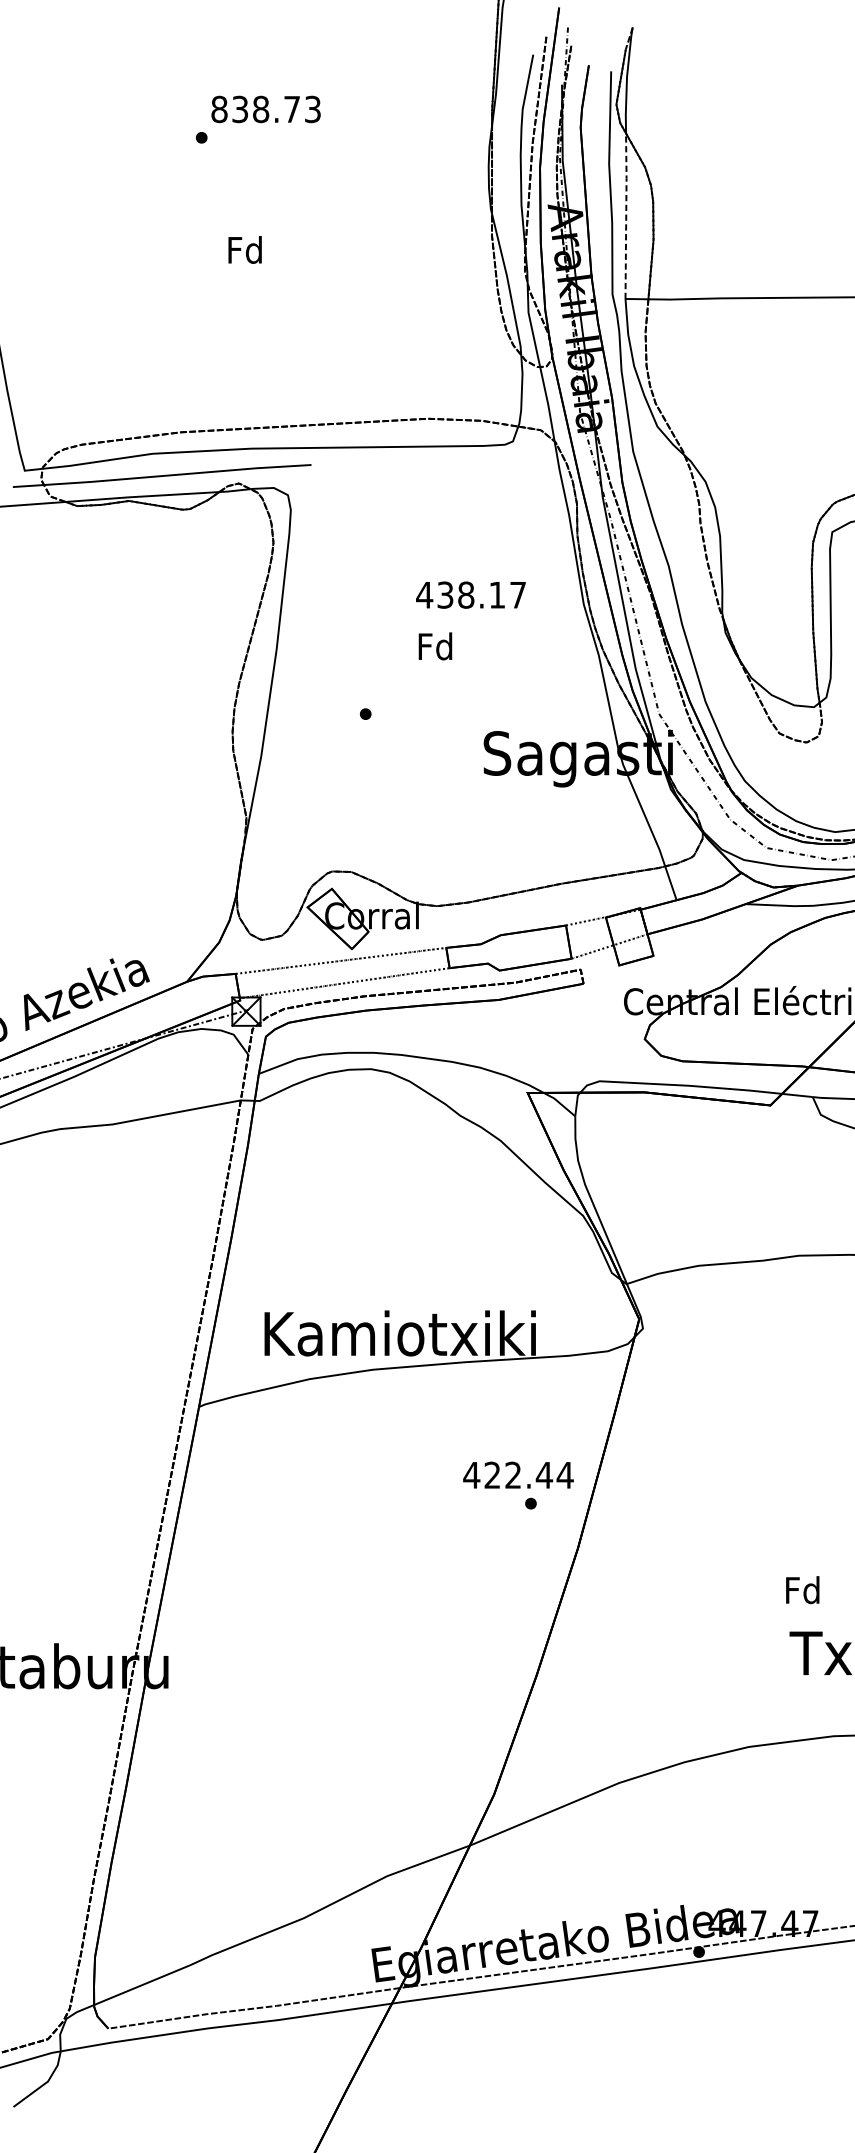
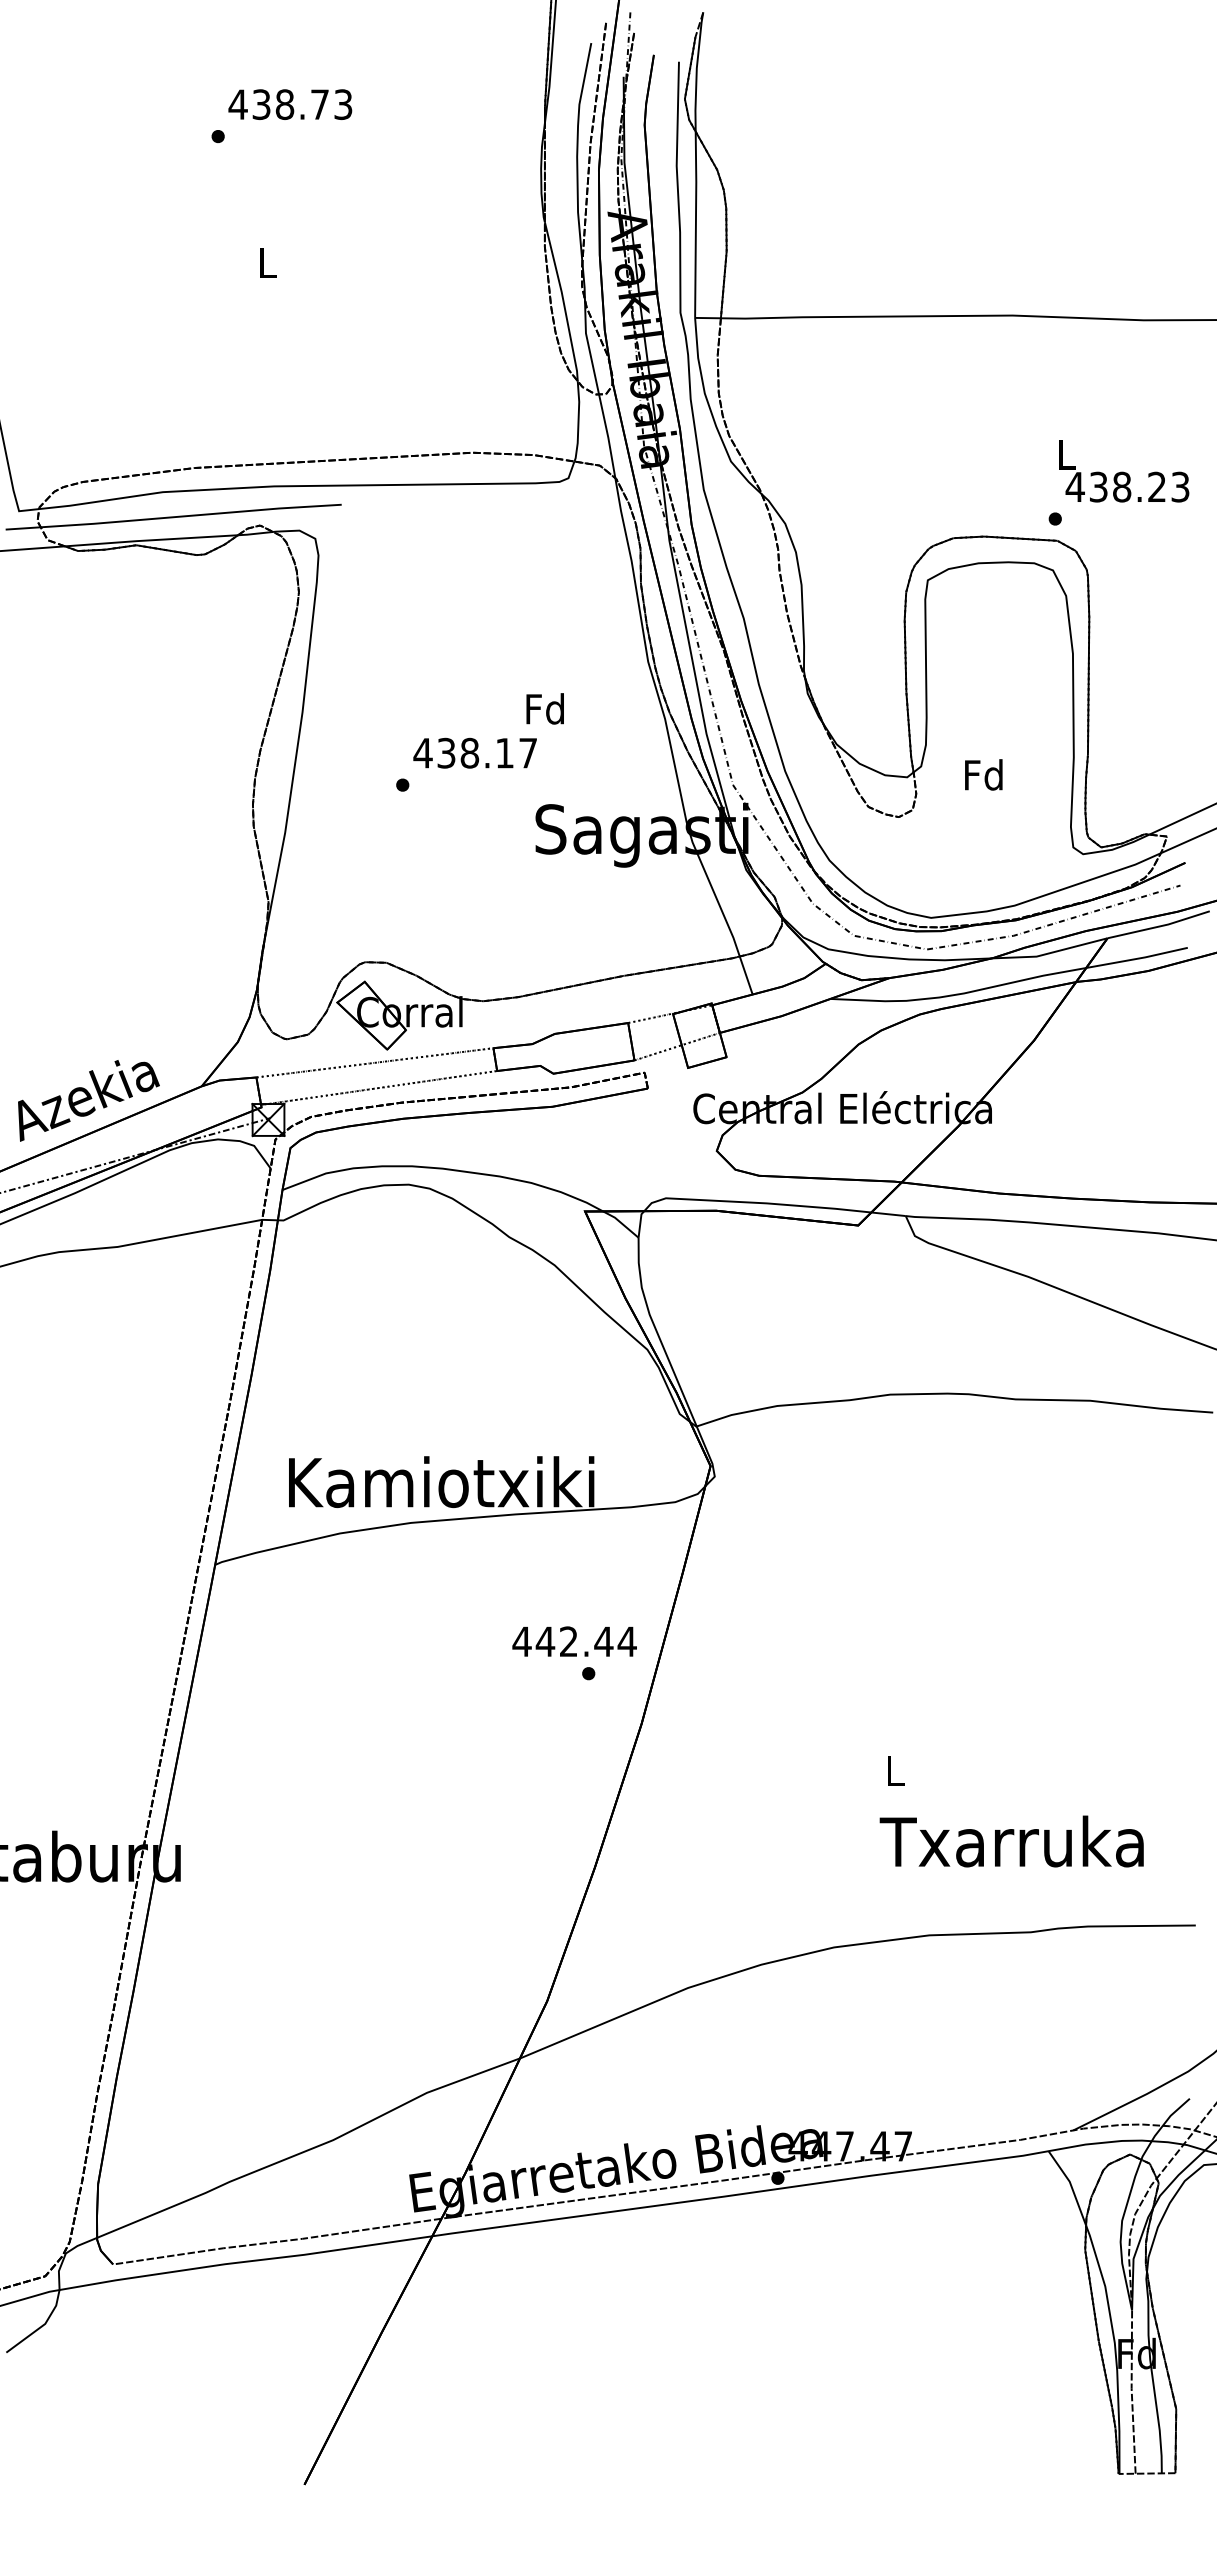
text: (218, 109) -> (237, 104), 838.73 -> 438.73
line: (625, 215) -> (695, 224), dashed -> solid
text: (244, 249) -> (266, 262), Fd -> L
text: (470, 594) -> (474, 752), moved
text: (434, 646) -> (544, 708), moved
text: (492, 1475) -> (545, 1641), 422.44 -> 442.44
text: (802, 1589) -> (894, 1770), Fd -> L

